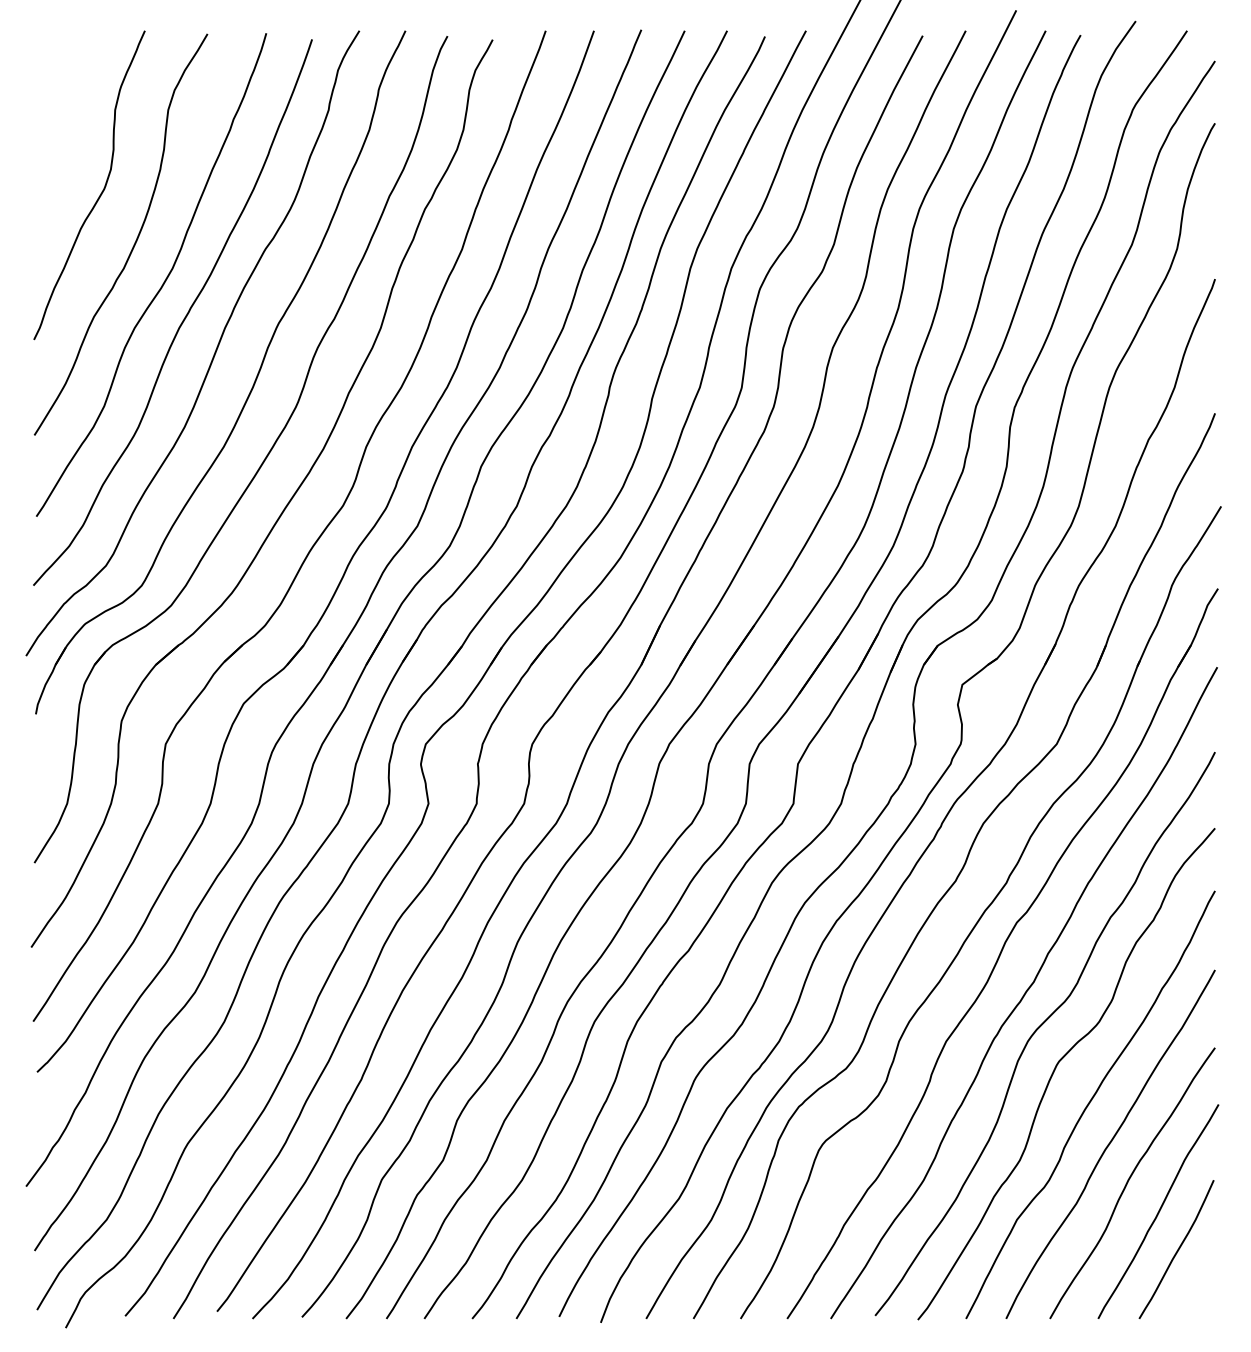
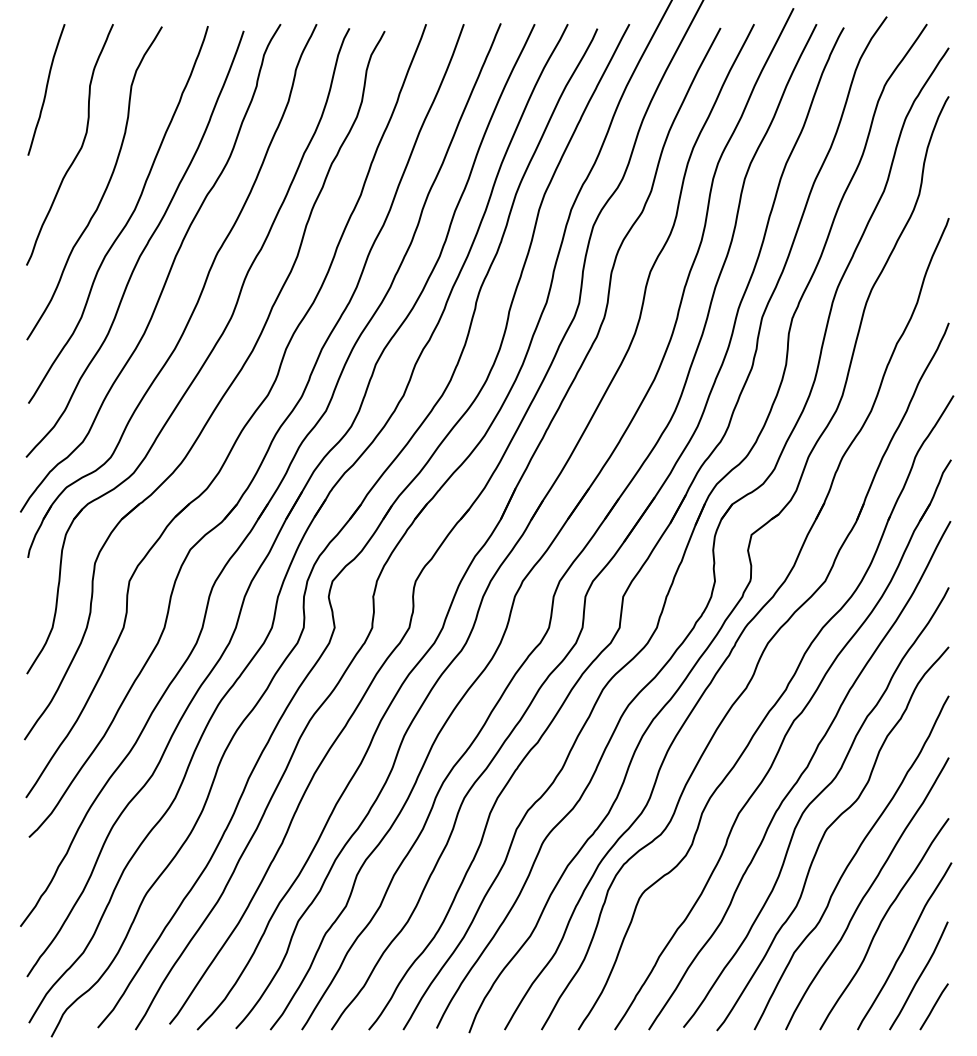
curve: (59, 114) -> (46, 89), added
line: (1195, 1288) -> (933, 1006), added

